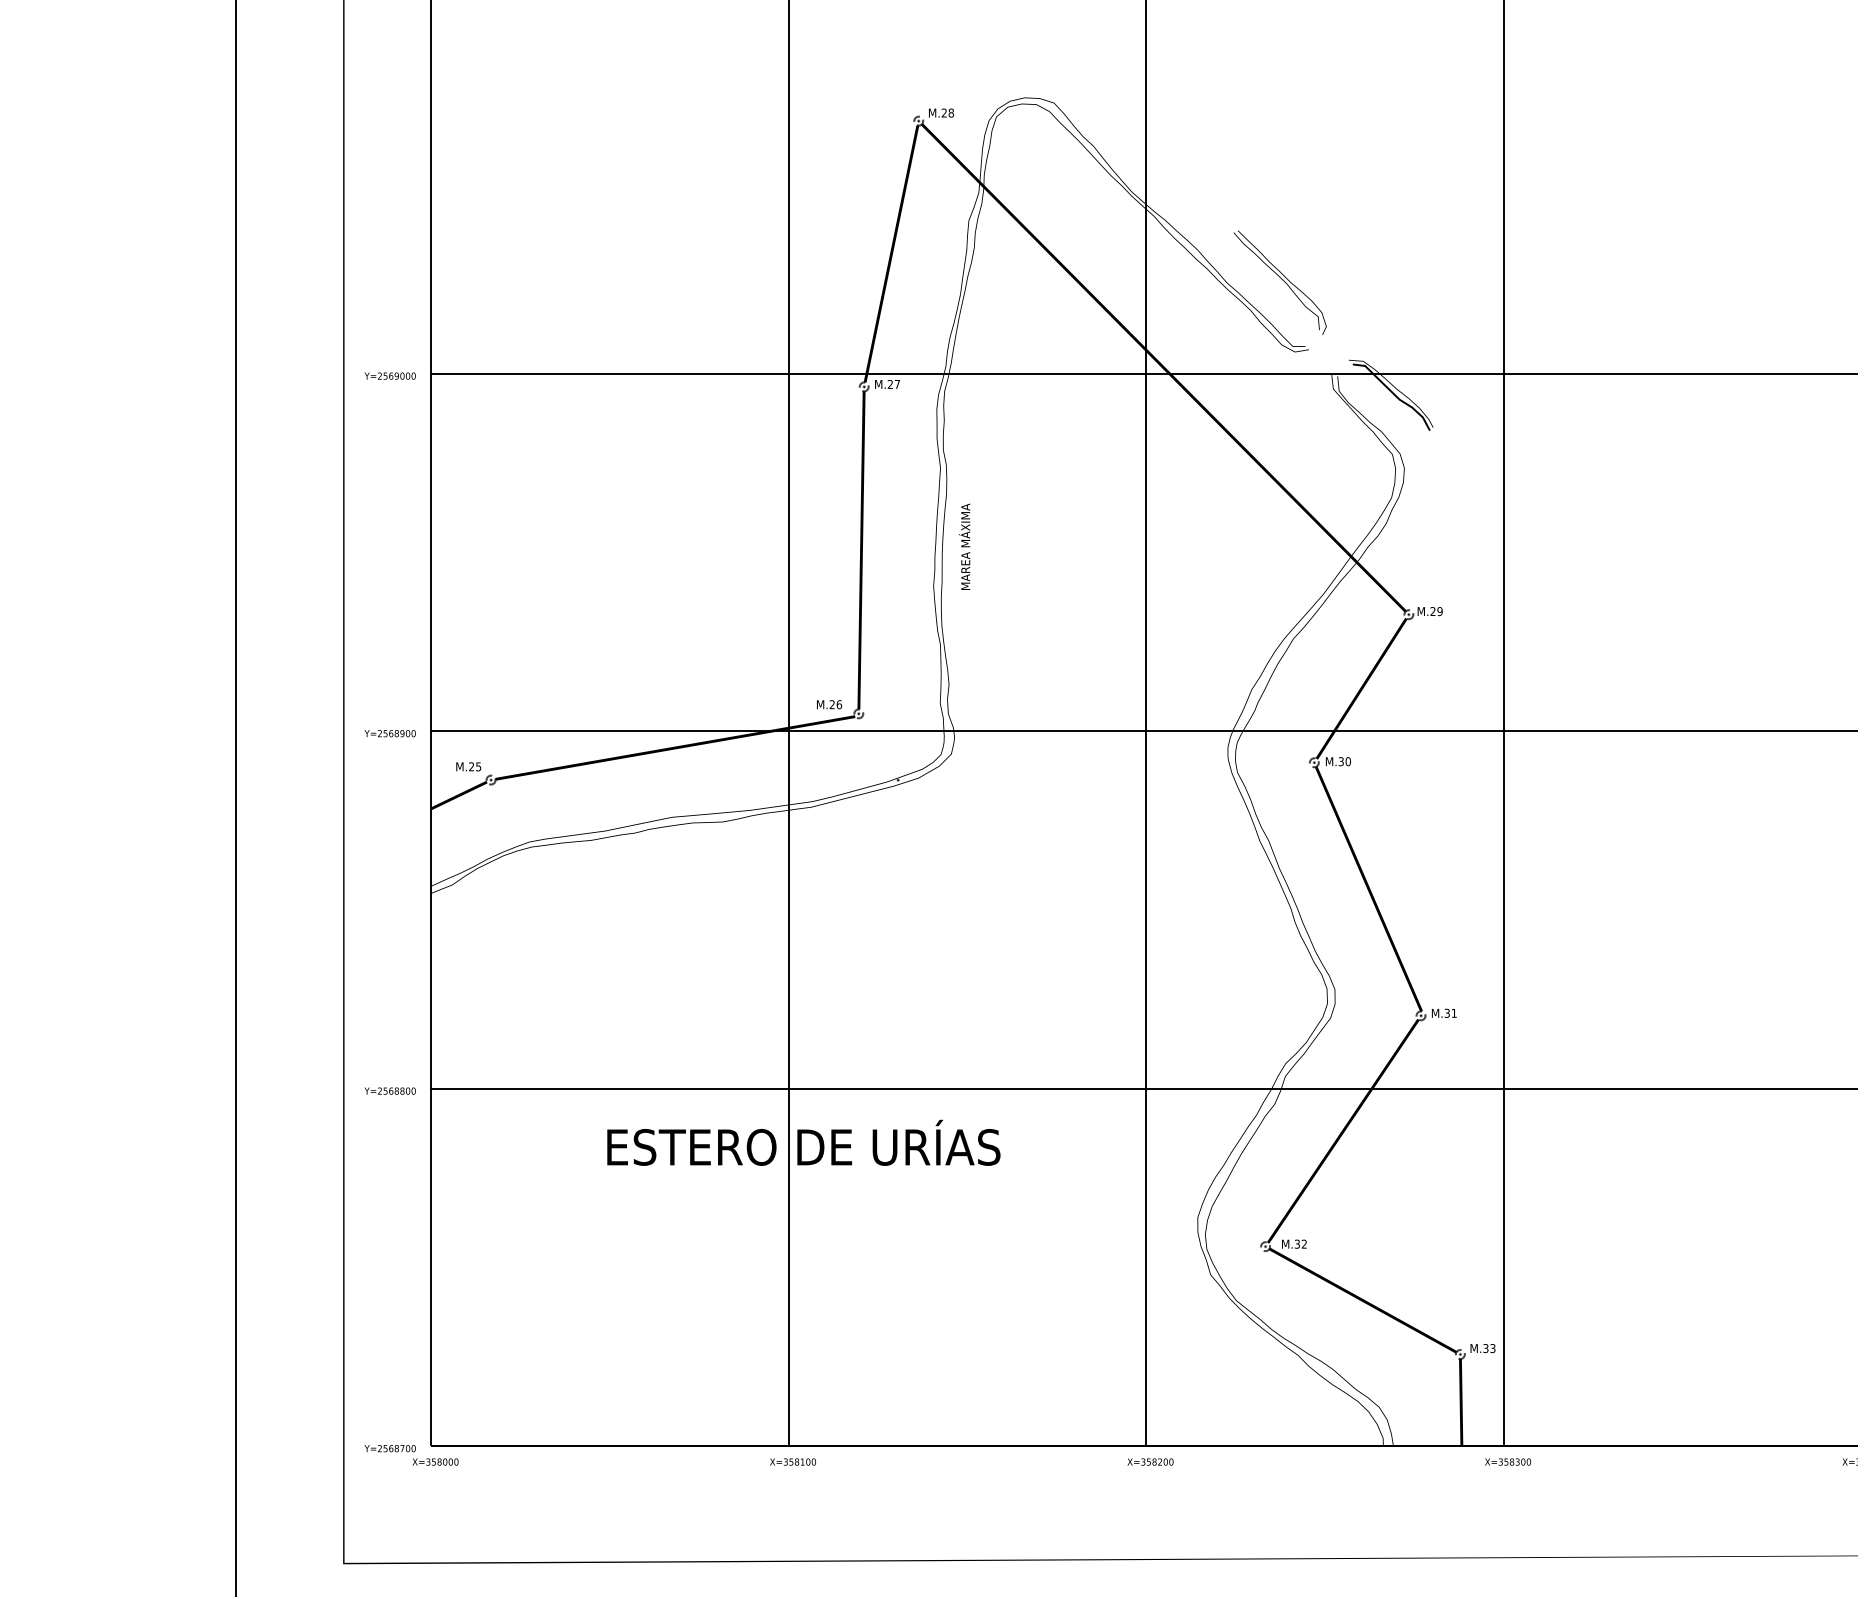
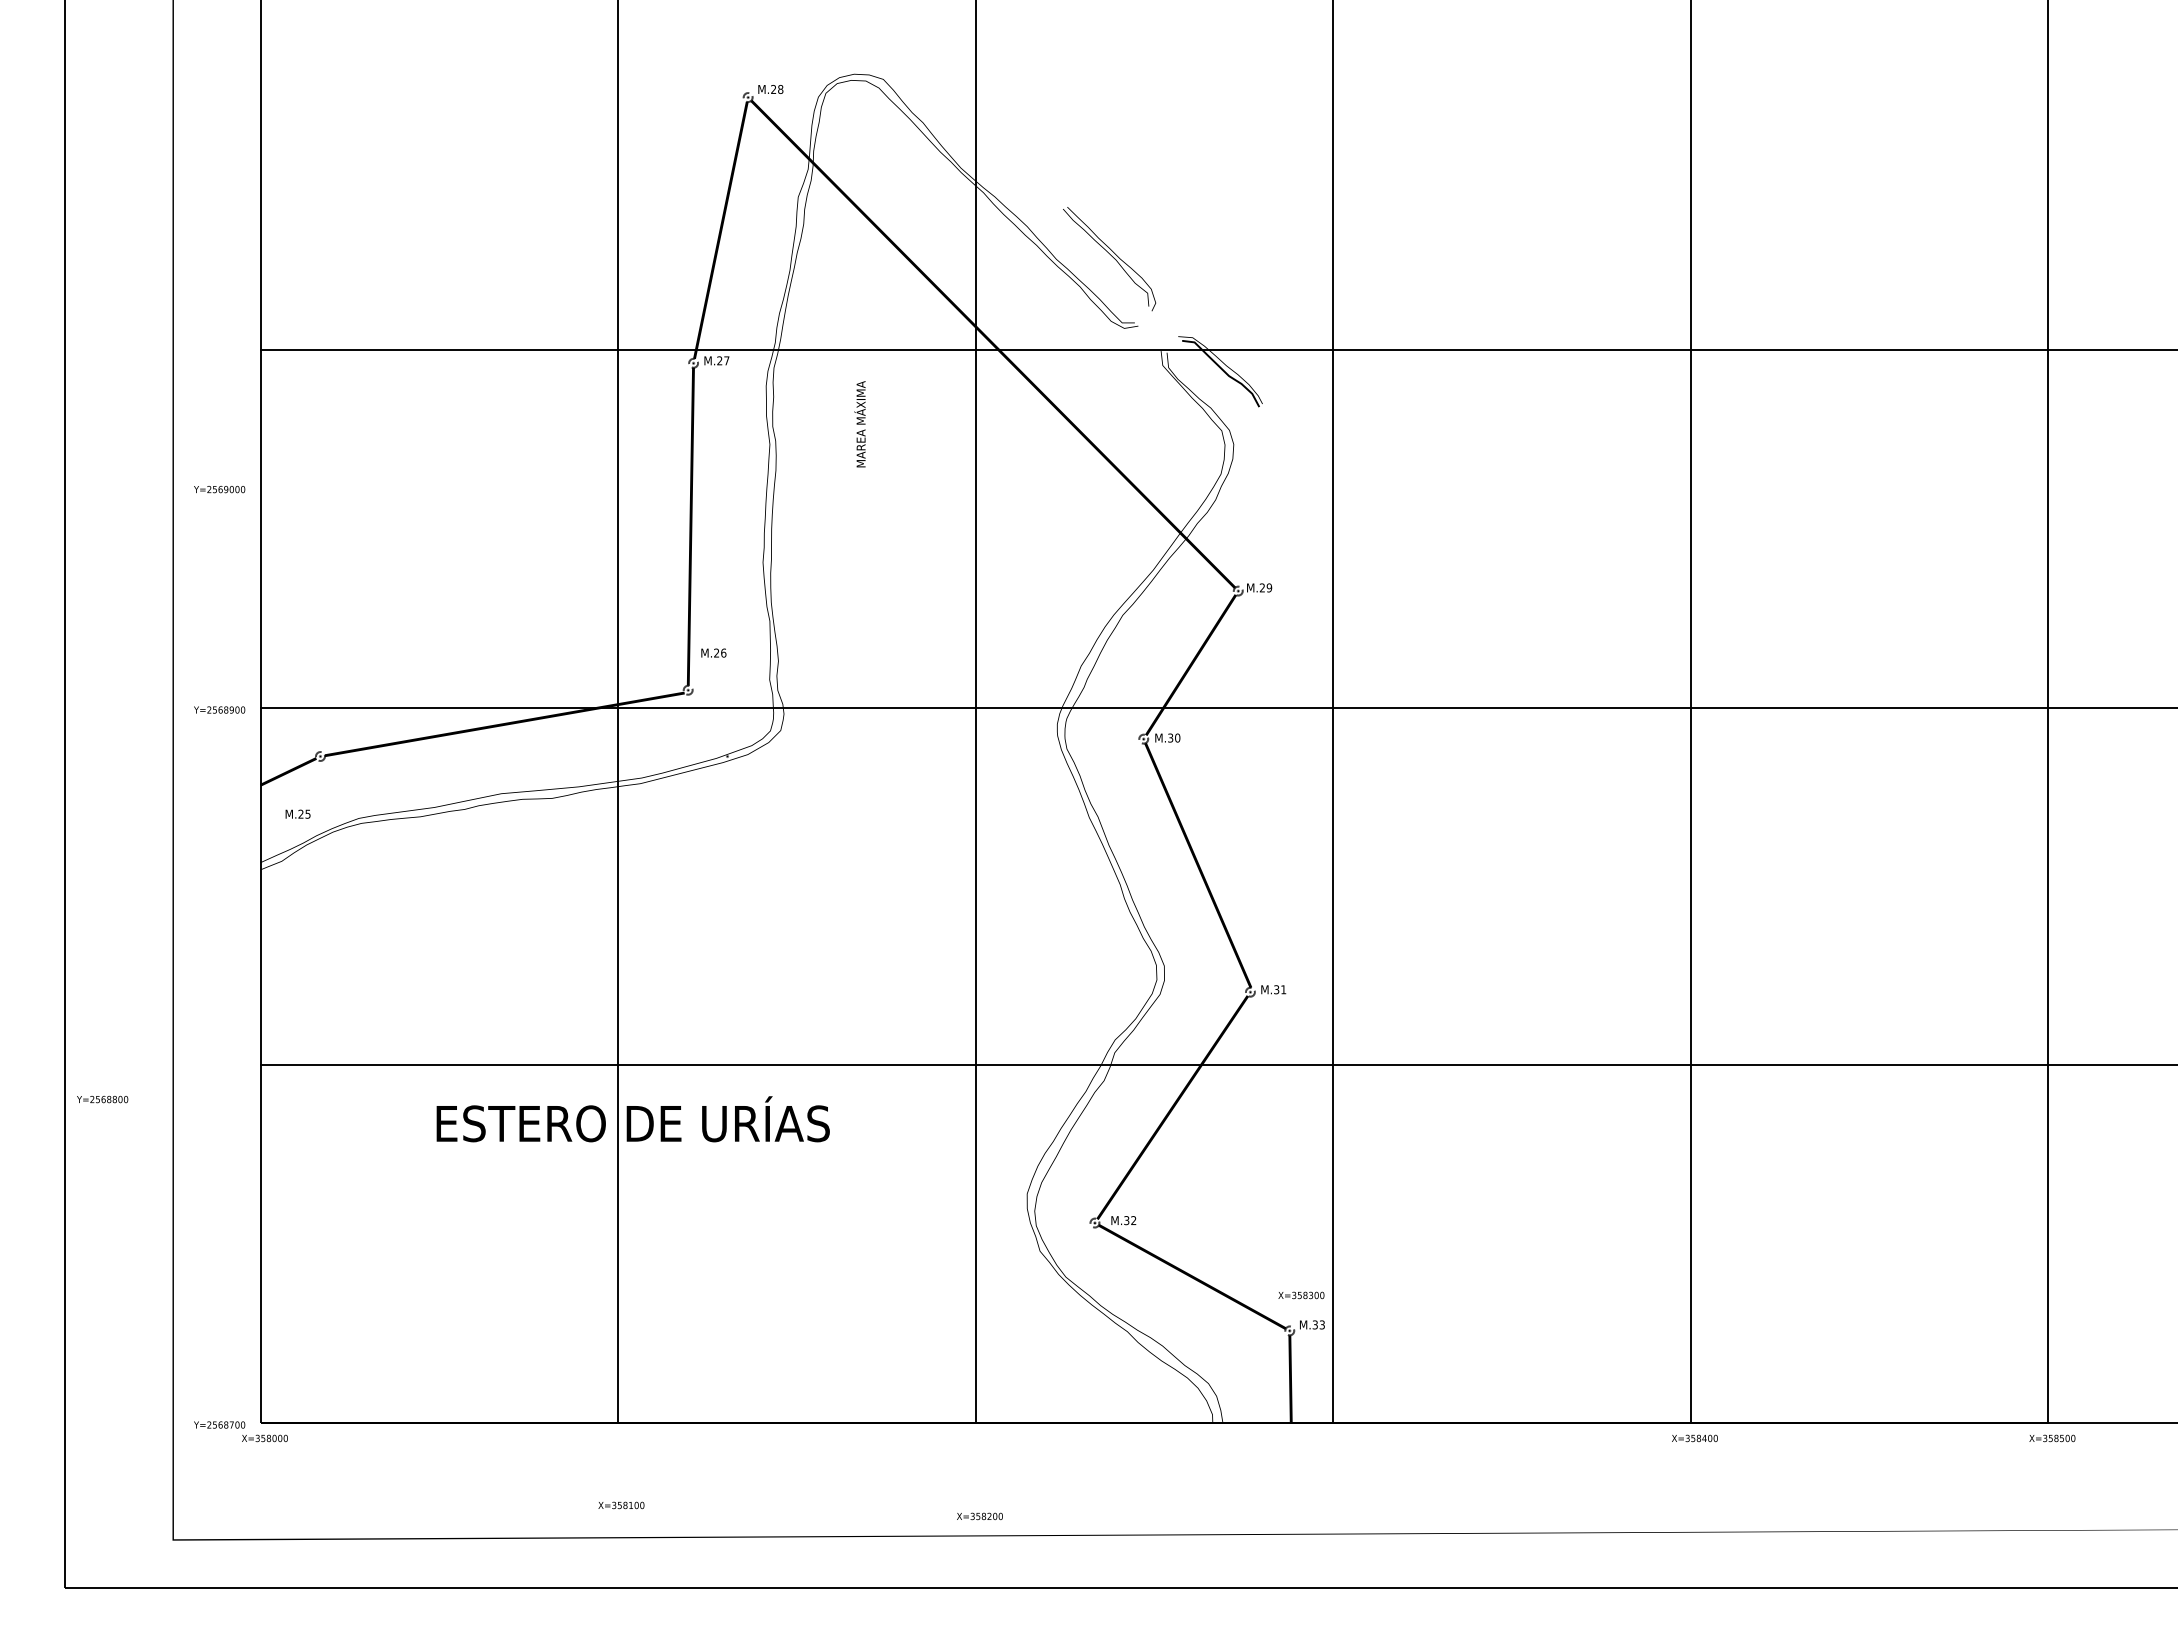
text: (390, 376) -> (219, 489), moved
text: (964, 547) -> (859, 424), moved
text: (829, 704) -> (713, 652), moved
text: (468, 766) -> (297, 813), moved
text: (390, 1091) -> (102, 1099), moved
text: (793, 1462) -> (621, 1505), moved
text: (1150, 1462) -> (979, 1516), moved
text: (1508, 1462) -> (1301, 1295), moved

